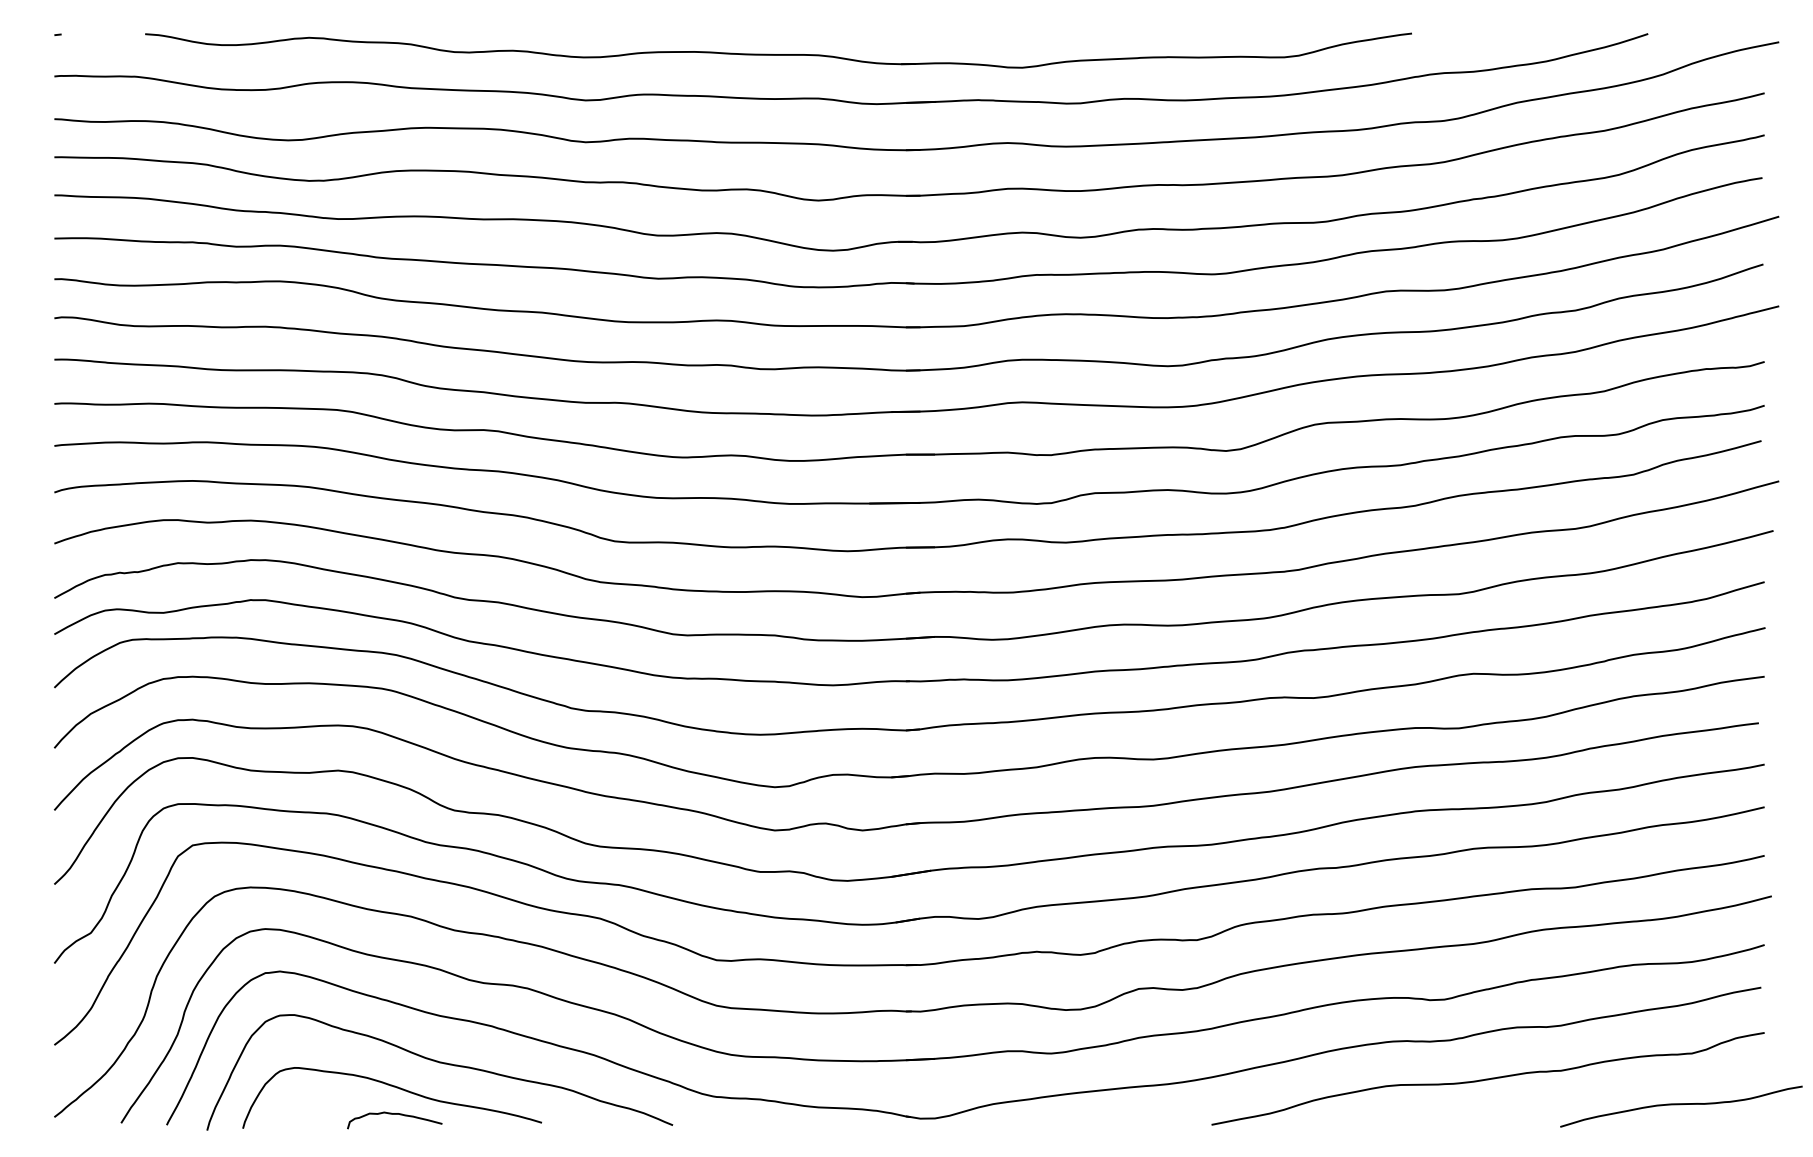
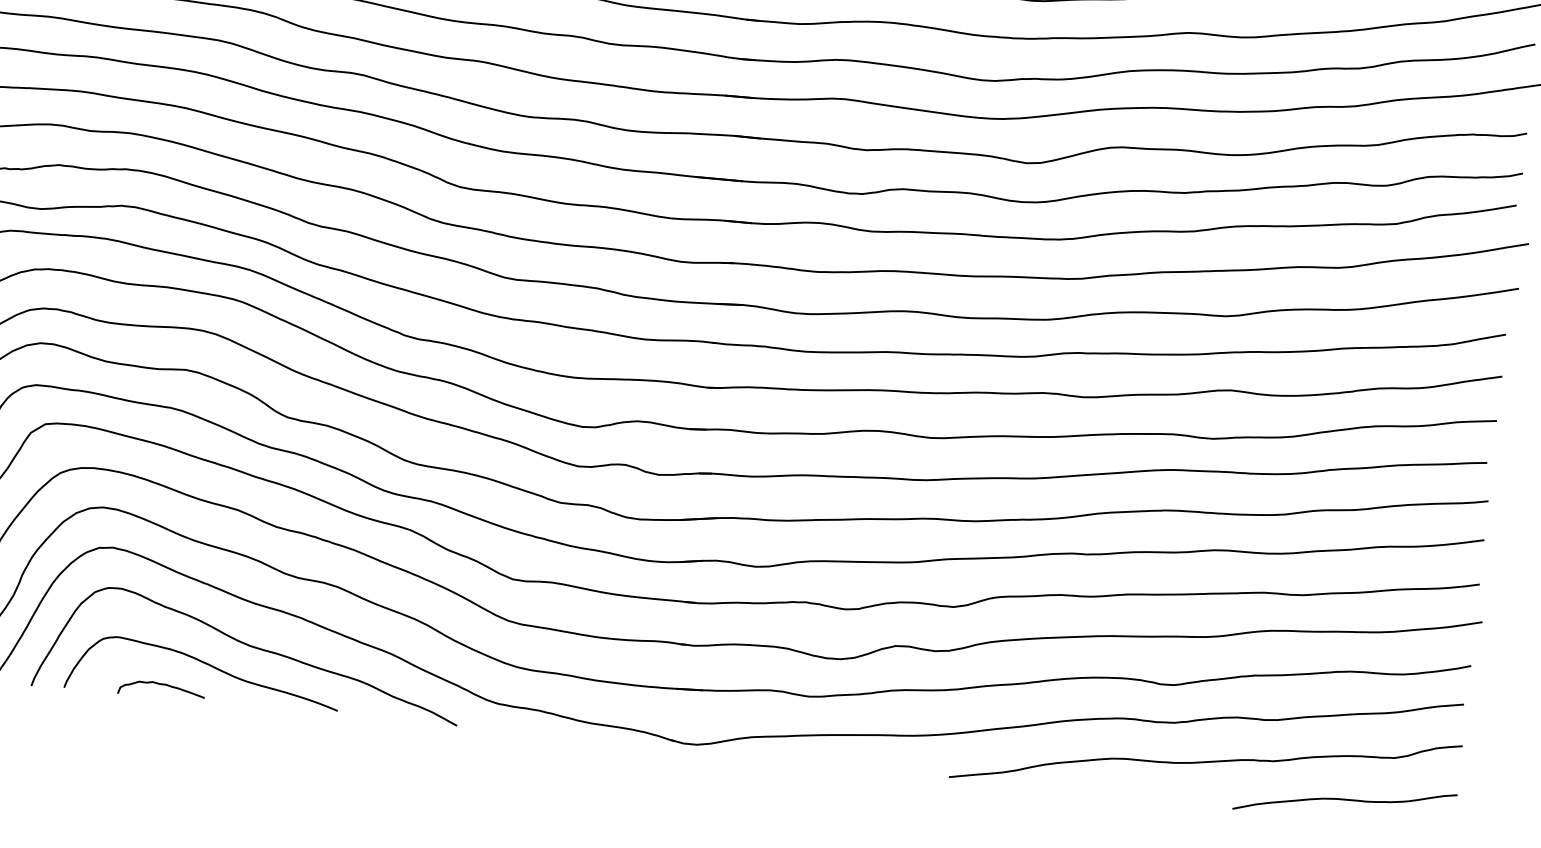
curve: (1681, 1105) -> (1345, 800), moved
curve: (394, 1114) -> (161, 684), moved

